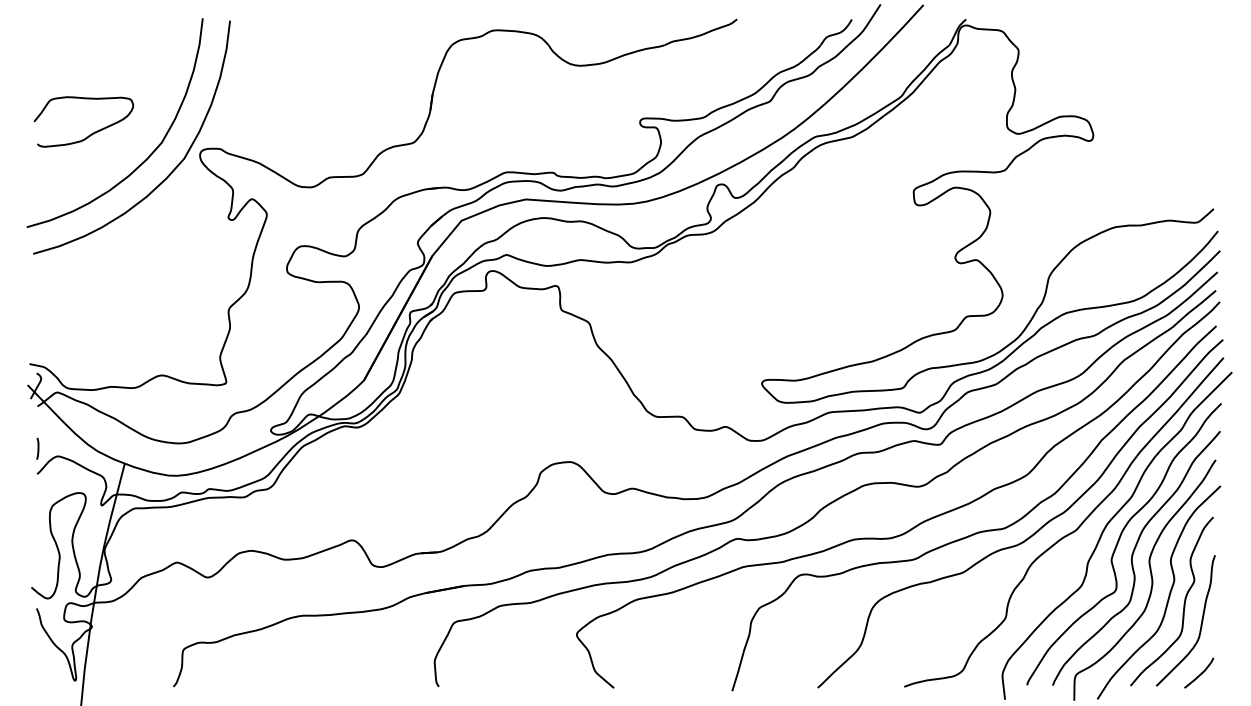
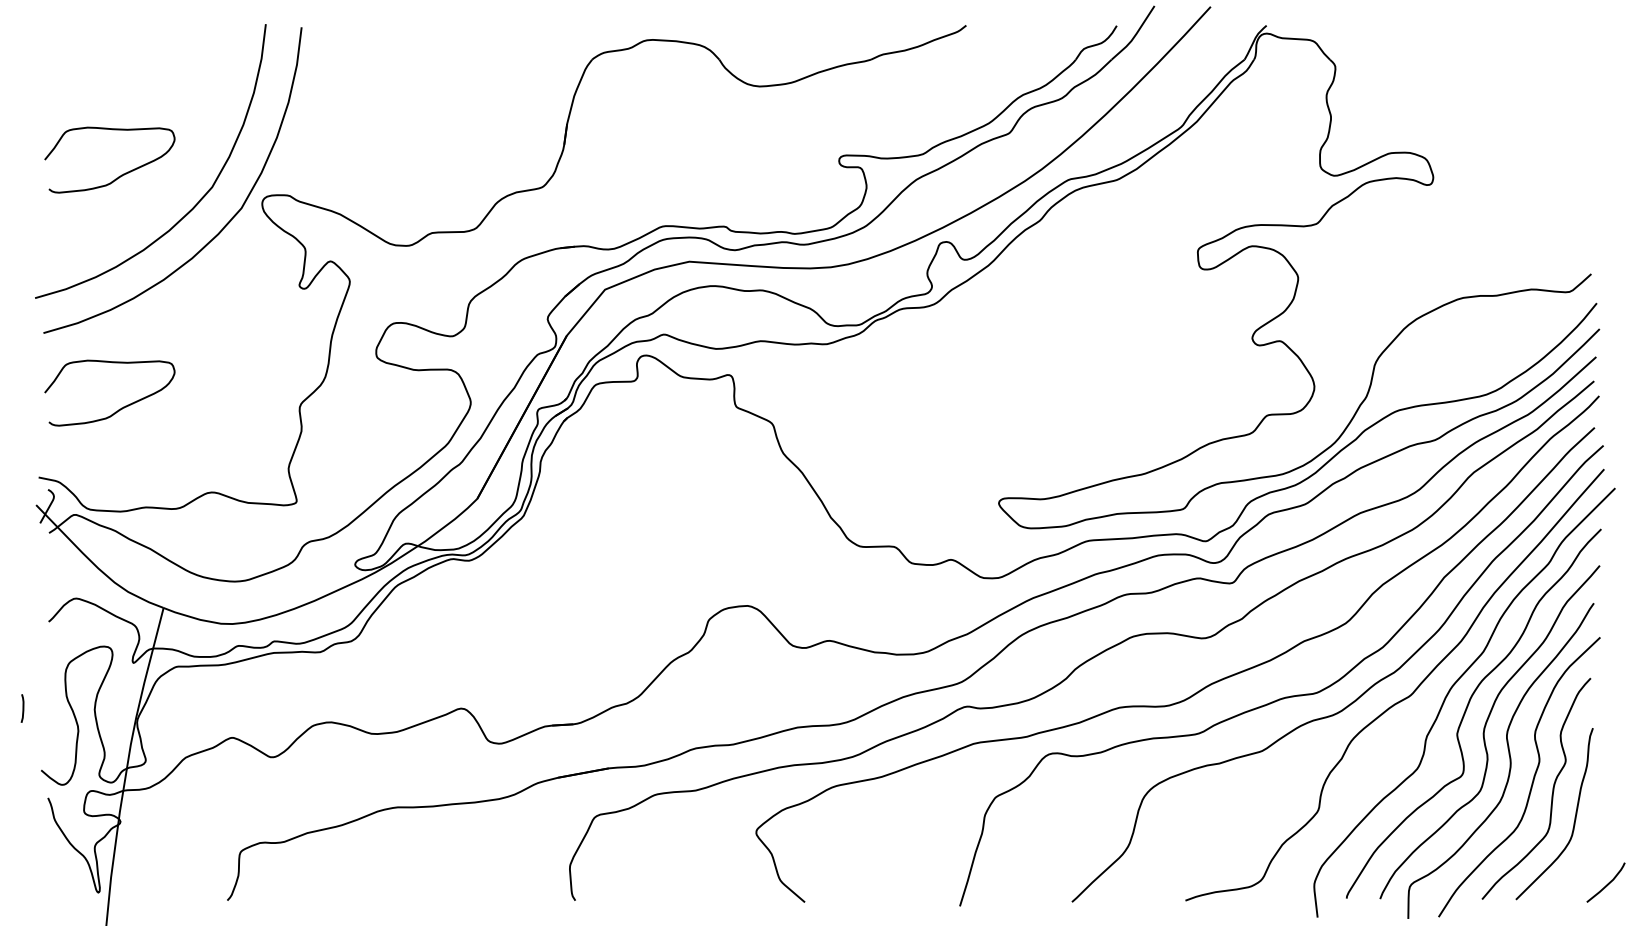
curve: (92, 310) -> (121, 407), added
curve: (37, 448) -> (22, 708), moved
curve: (1200, 673) -> (1607, 883), moved

